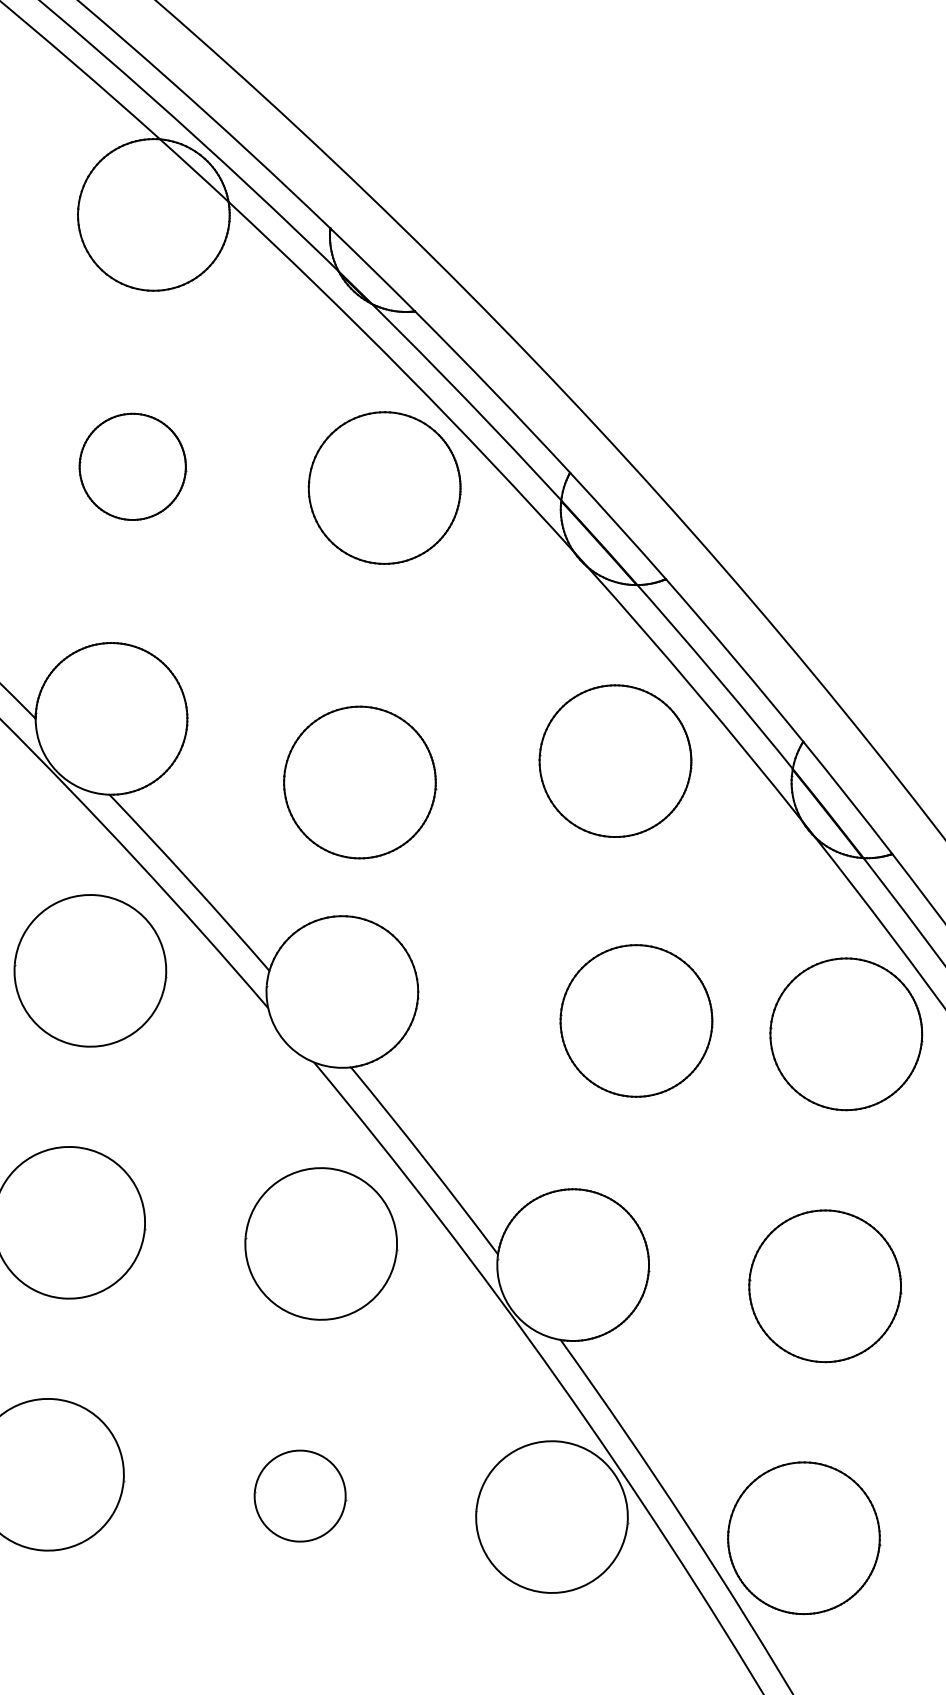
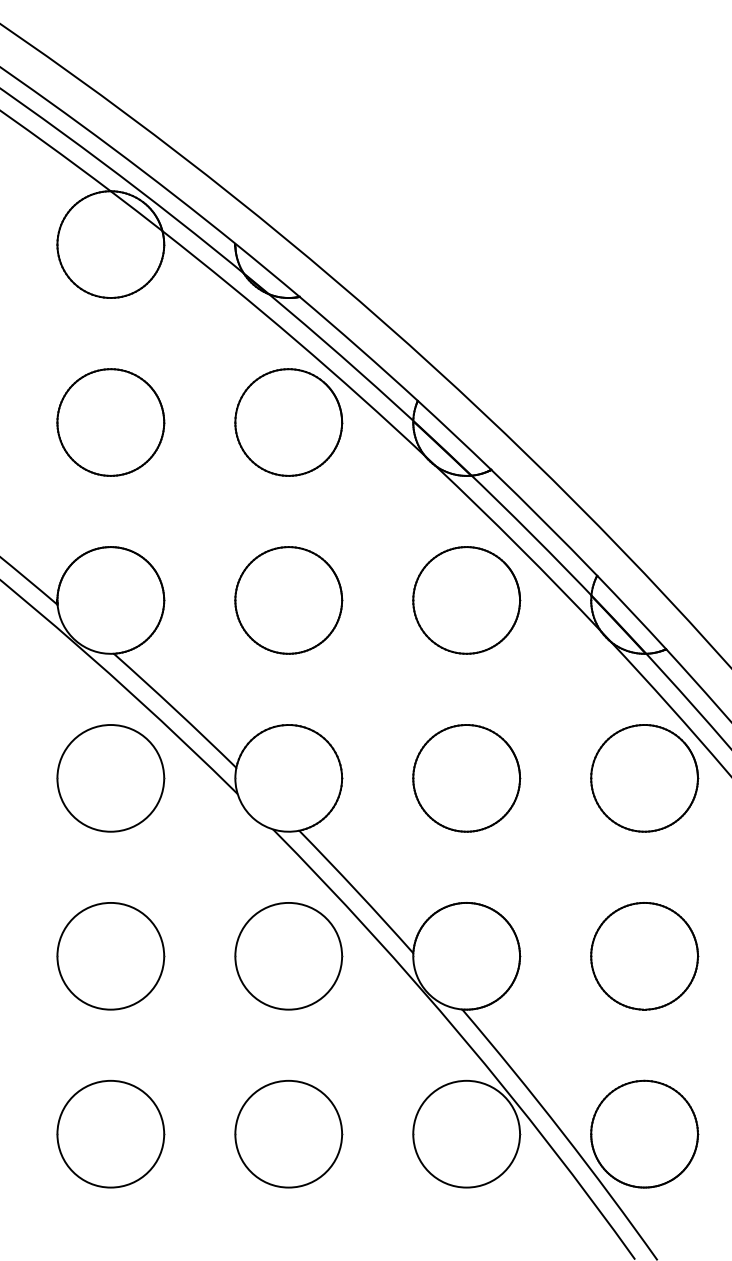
part: (132, 466) -> (110, 422), size x1.43
part: (359, 782) -> (288, 600), moved
part: (636, 1021) -> (466, 778), moved
part: (299, 1496) -> (288, 1134), size x1.67

